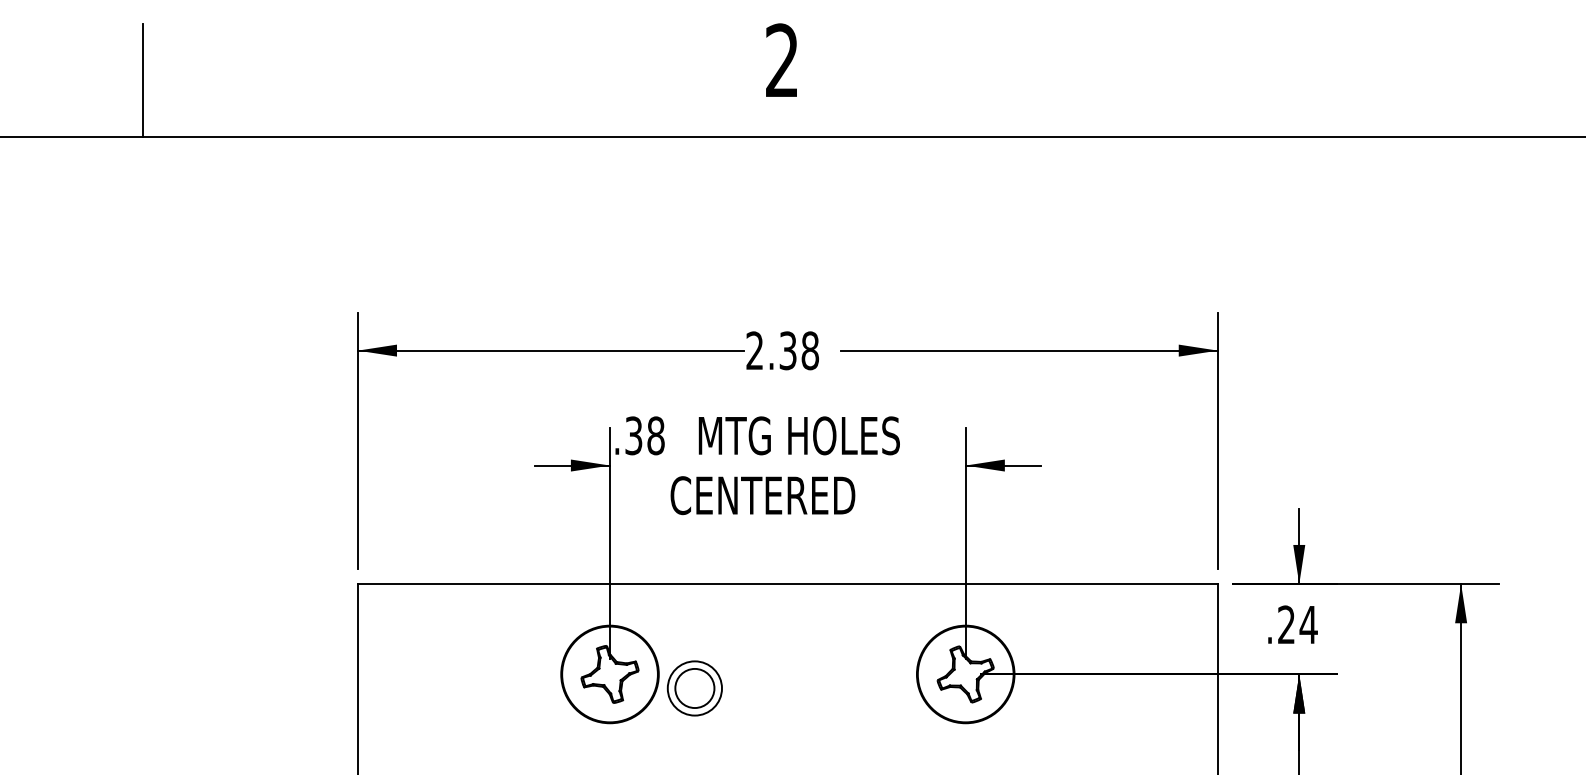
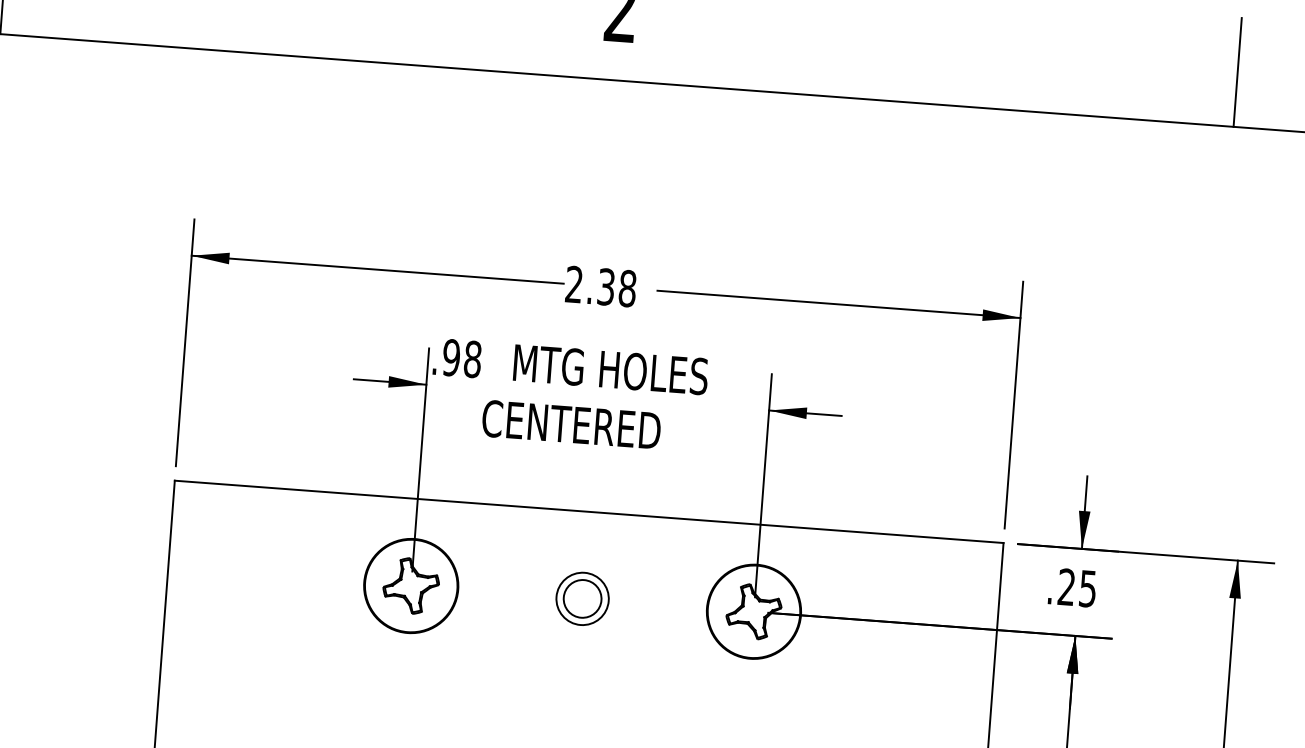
line: (1423, 79) -> (1238, 71), added
text: (633, 435) -> (451, 357), .38 -> .98
text: (1308, 625) -> (1087, 589), .24 -> .25
part: (694, 688) -> (582, 598), moved

